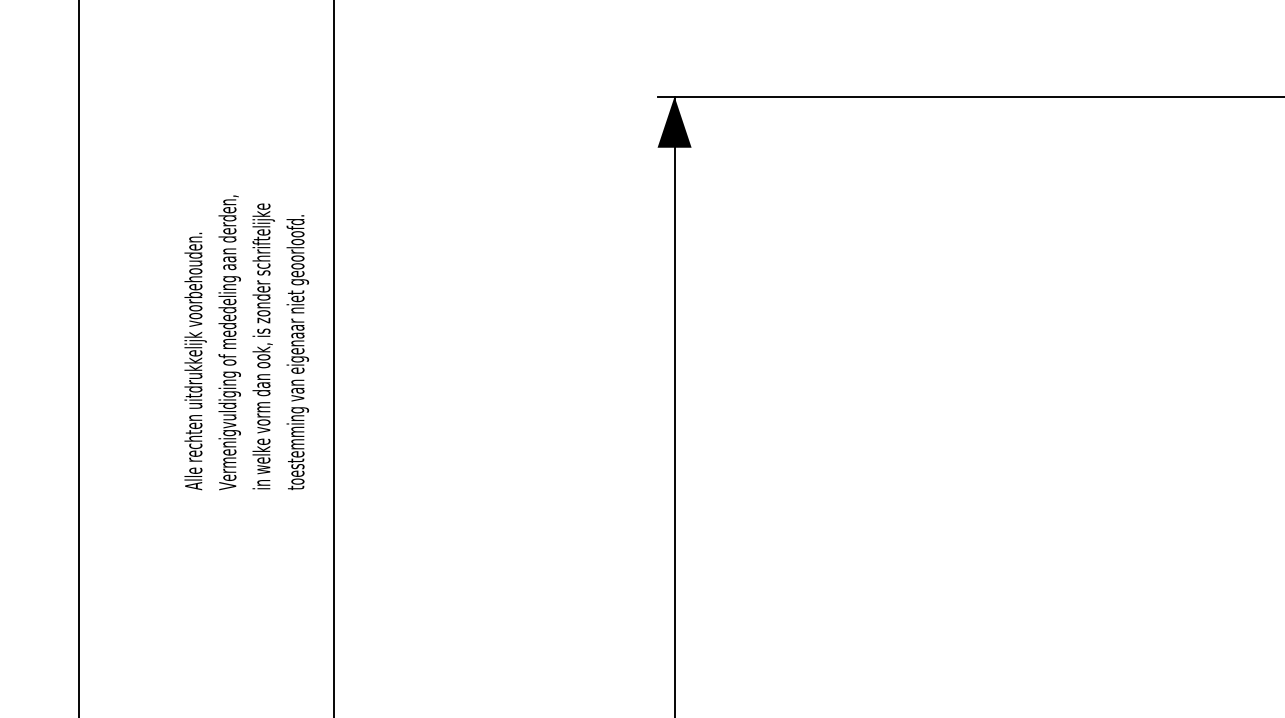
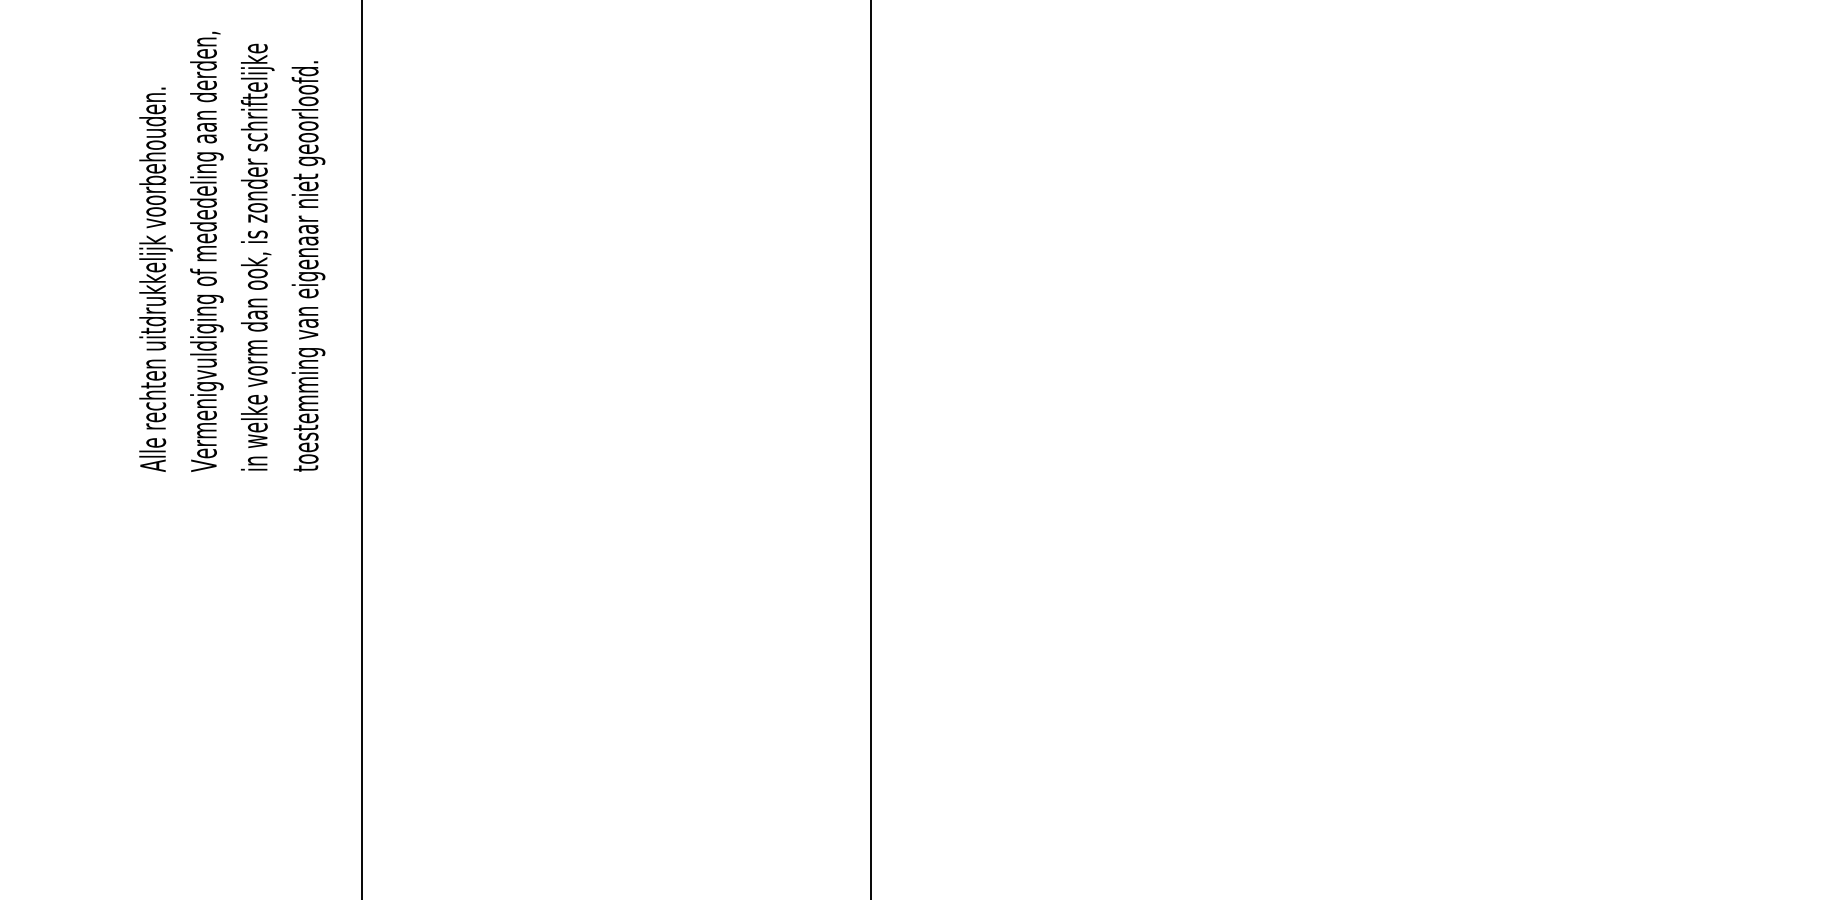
text: (246, 342) -> (231, 251), moved

